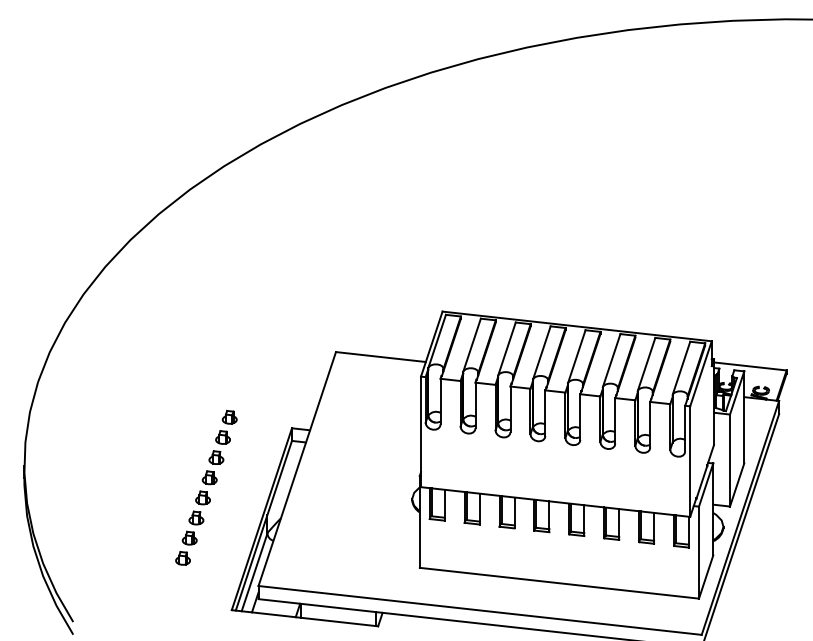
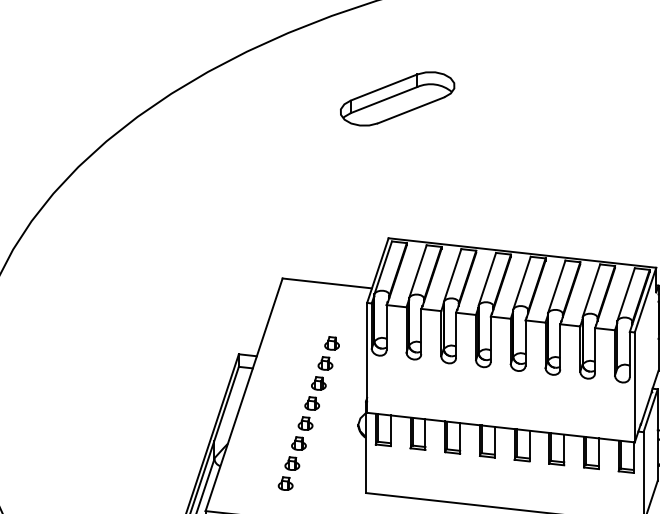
part: (451, 171) -> (397, 98), added
part: (206, 487) -> (308, 413), moved

